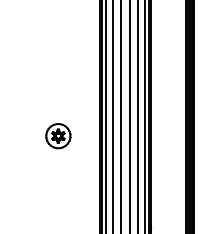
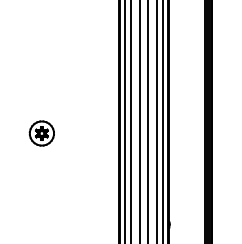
part: (57, 136) -> (41, 133), moved

